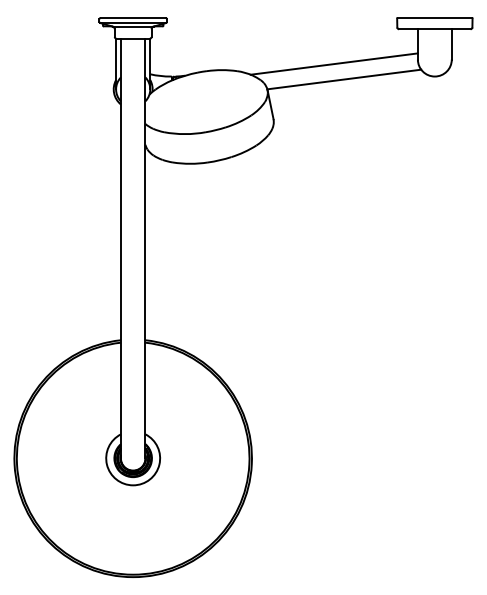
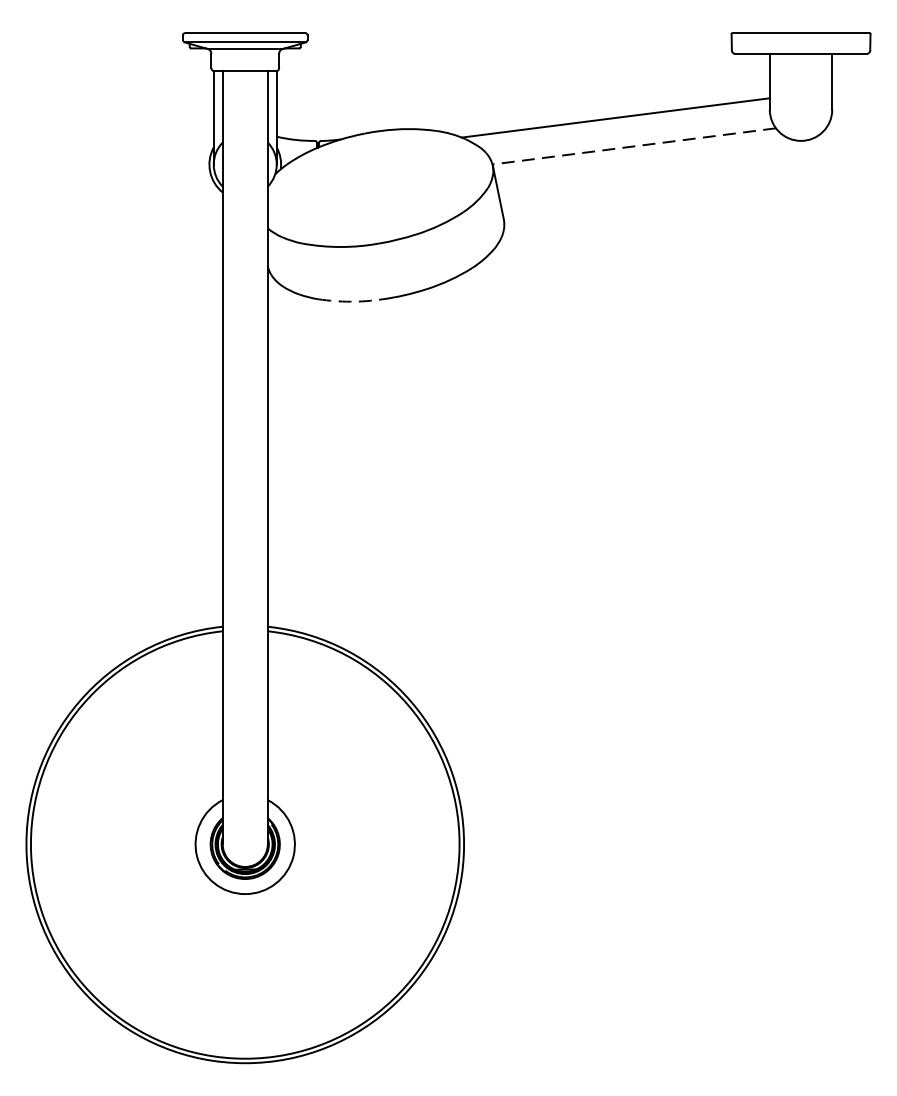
line: (344, 79) -> (634, 146), solid -> dashed
arc: (190, 163) -> (350, 301), solid -> dashed

